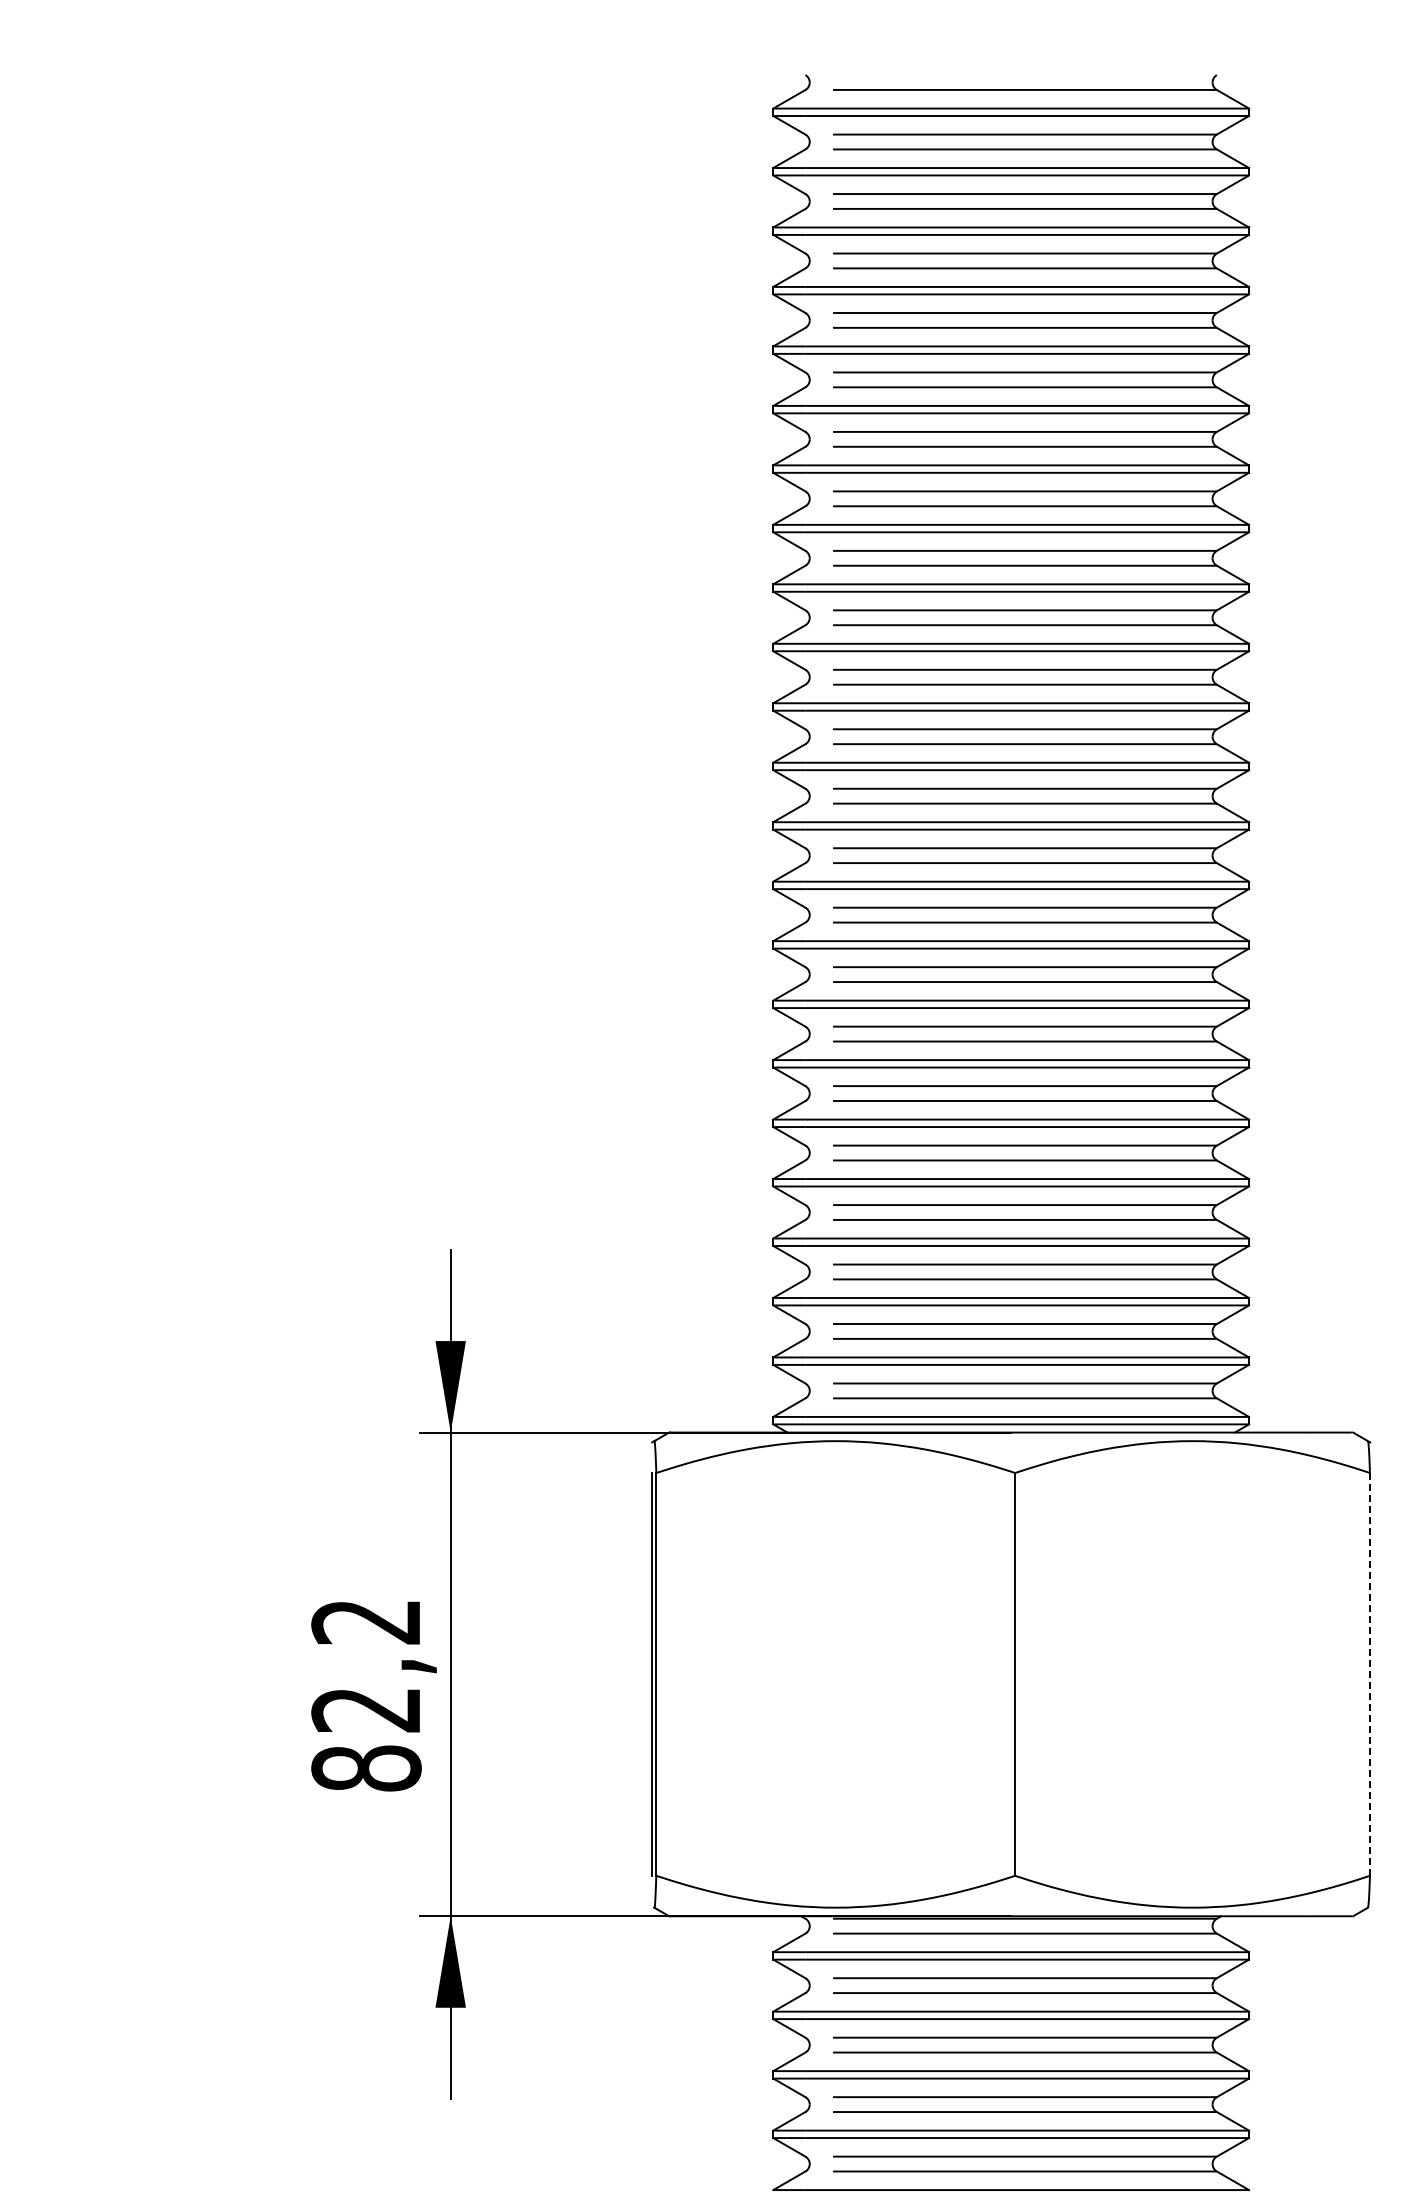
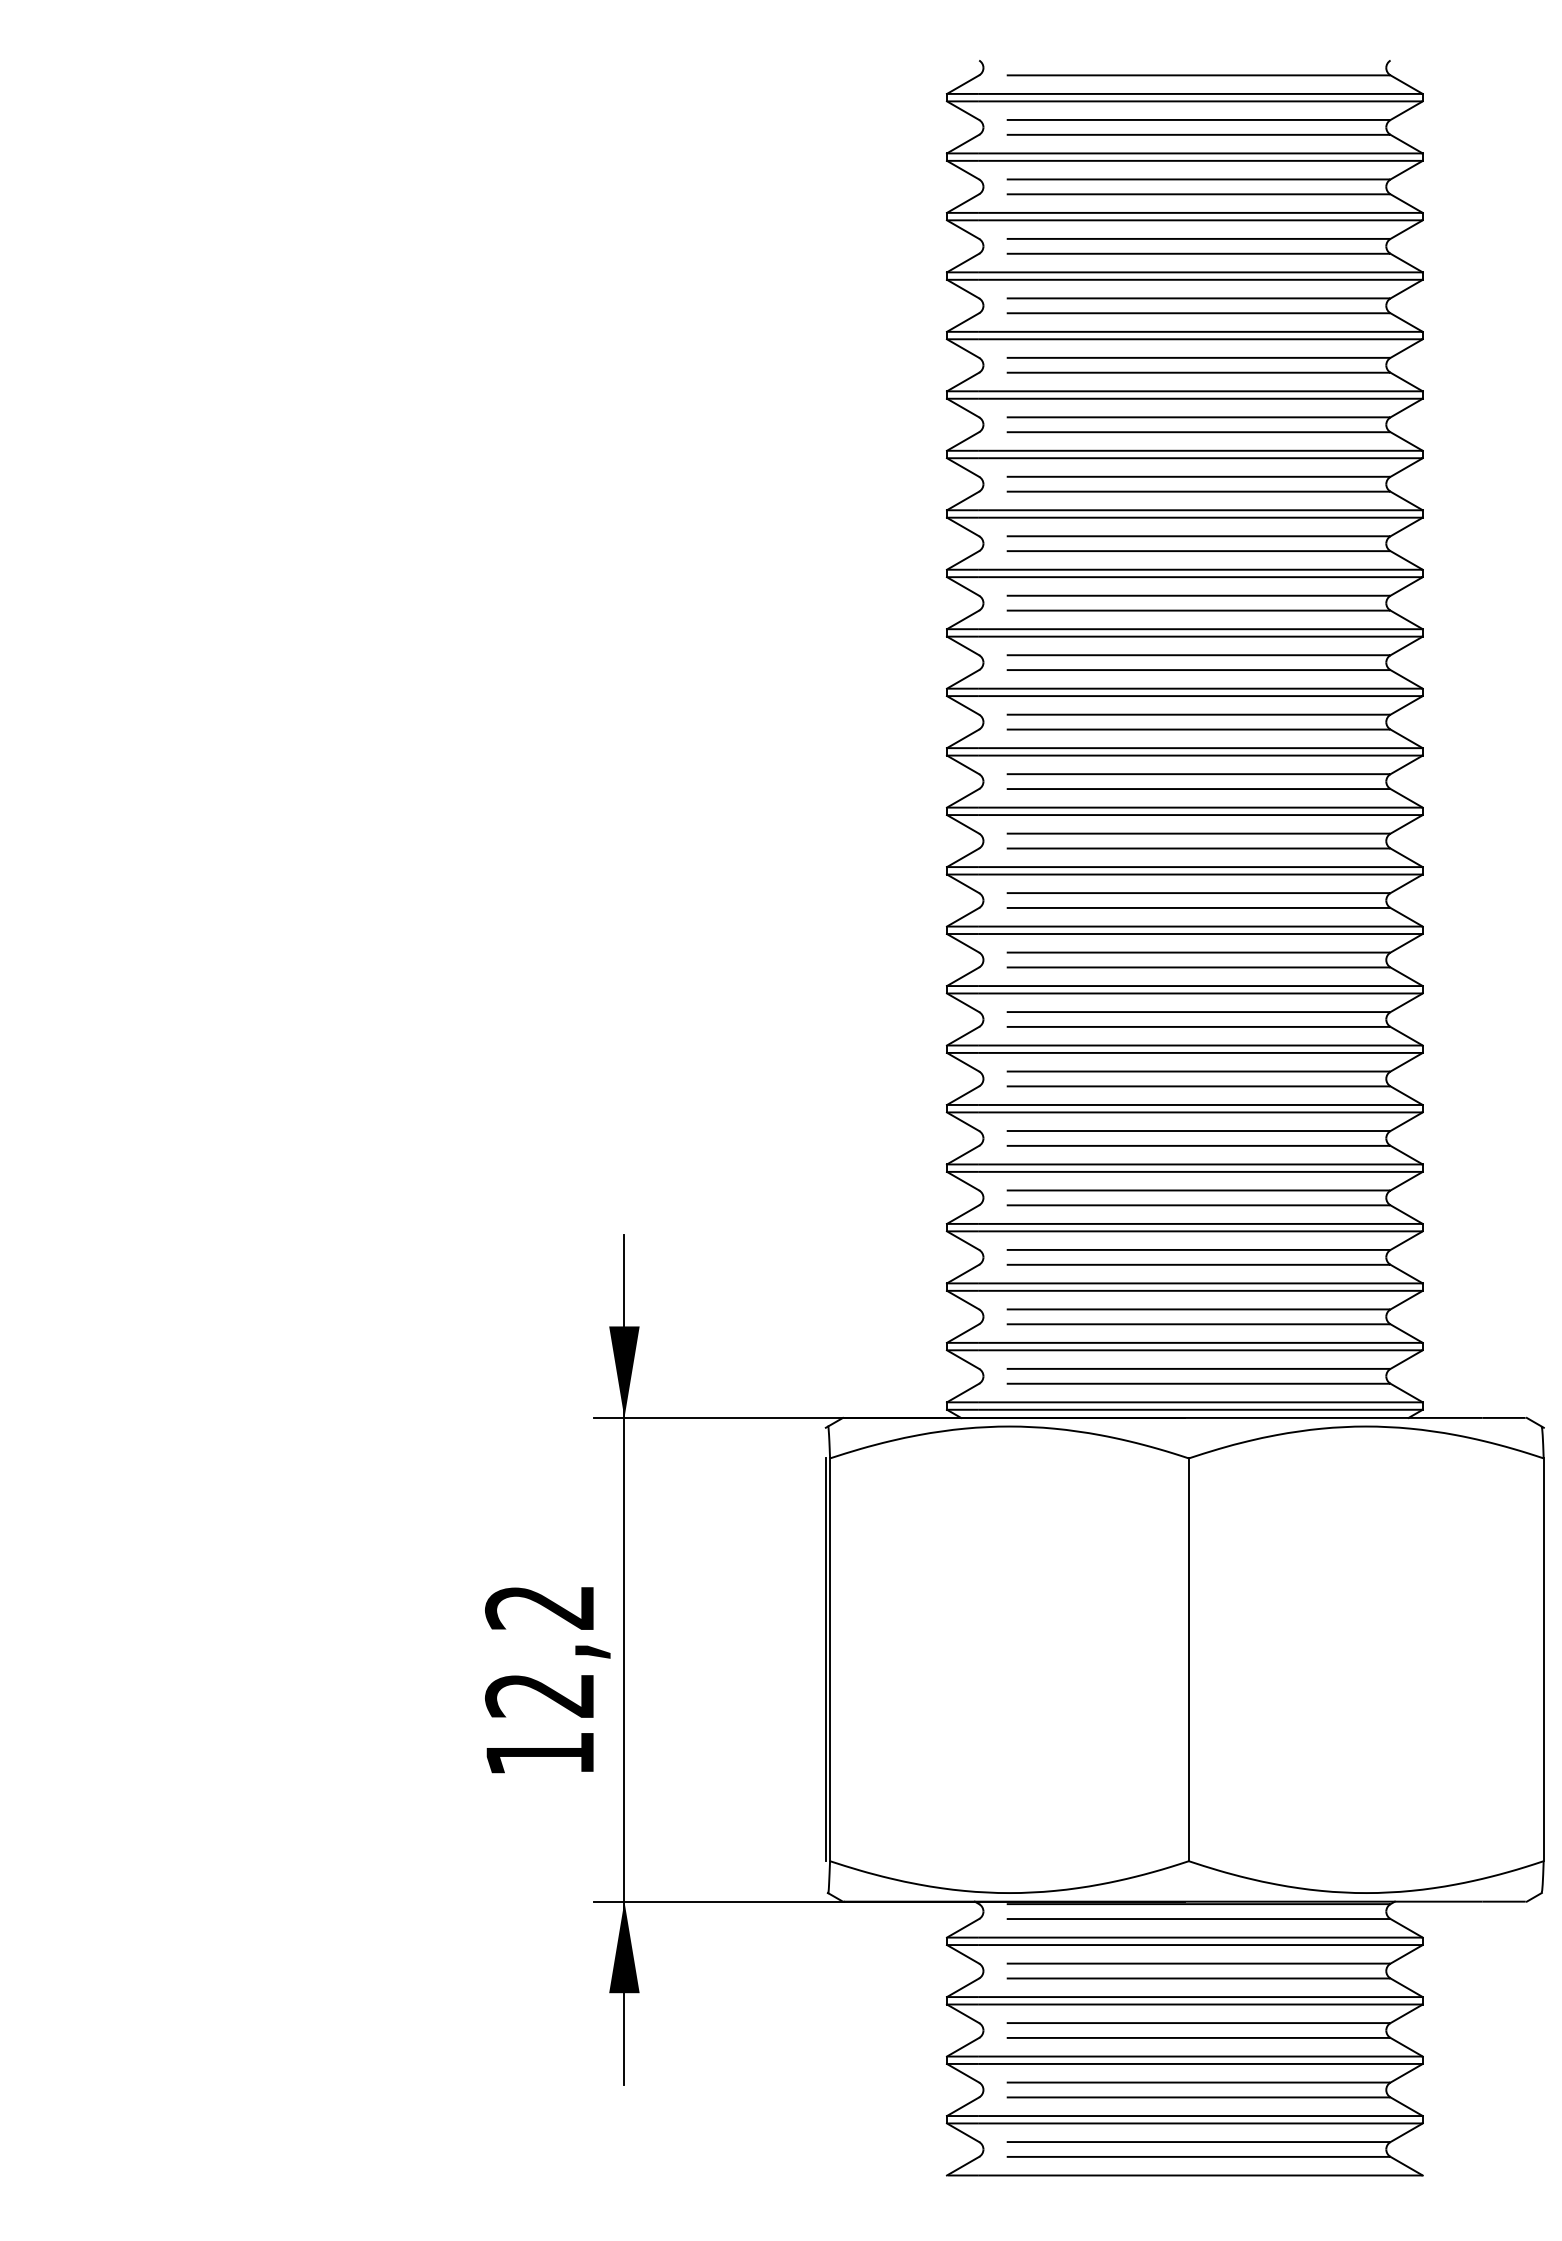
line: (1369, 1675) -> (1543, 1660), dashed -> solid
text: (366, 1768) -> (540, 1753), 82,2 -> 12,2

